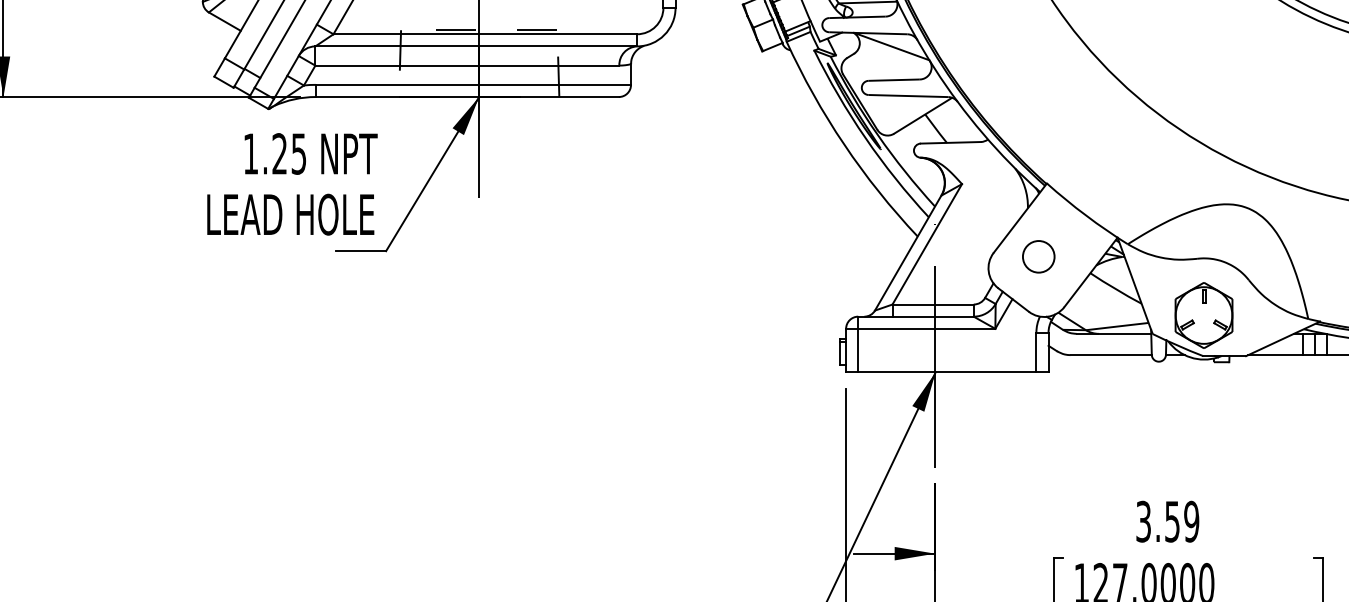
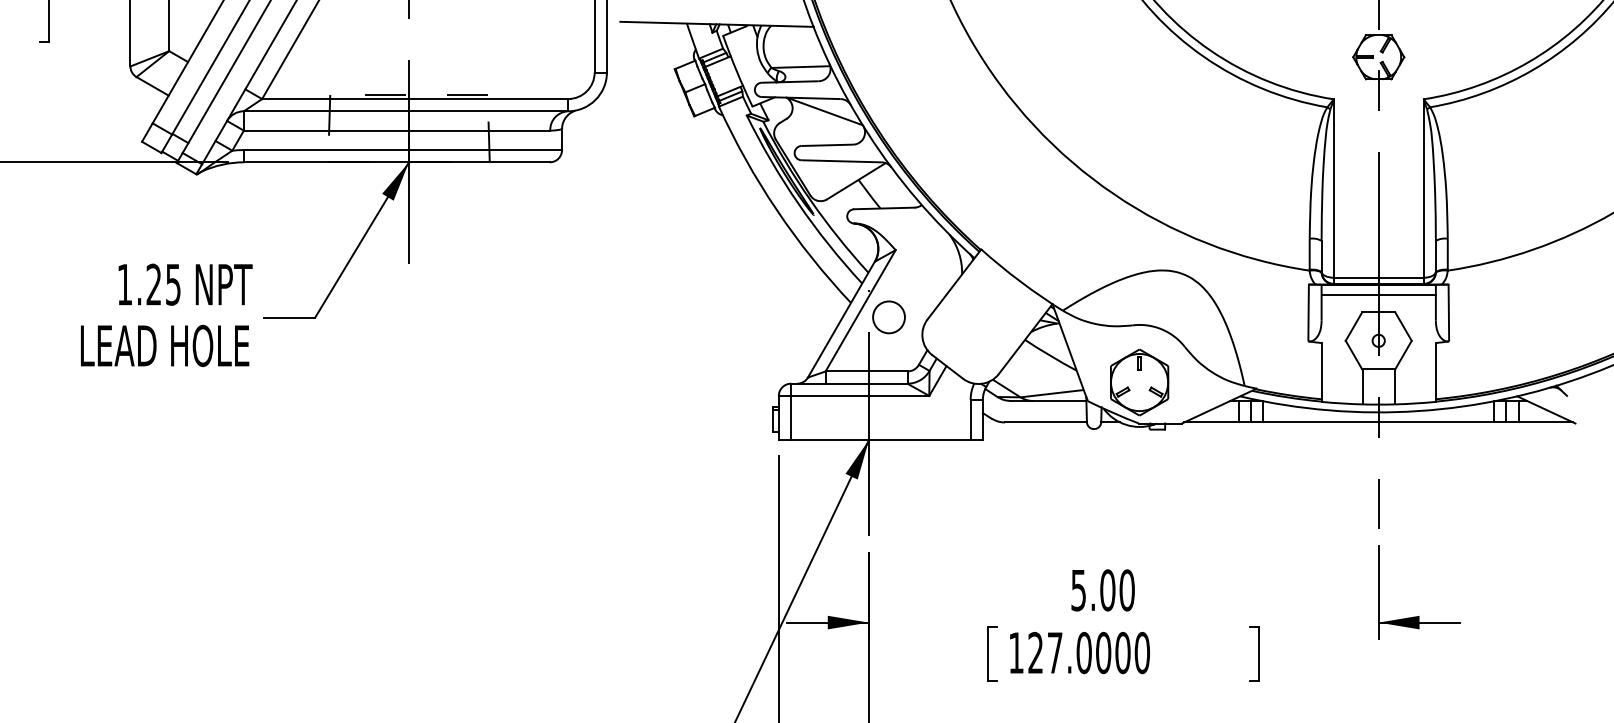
text: (292, 183) -> (166, 314), moved
circle: (1038, 256) -> (888, 317), moved
text: (1168, 521) -> (1103, 590), 3.59 -> 5.00

